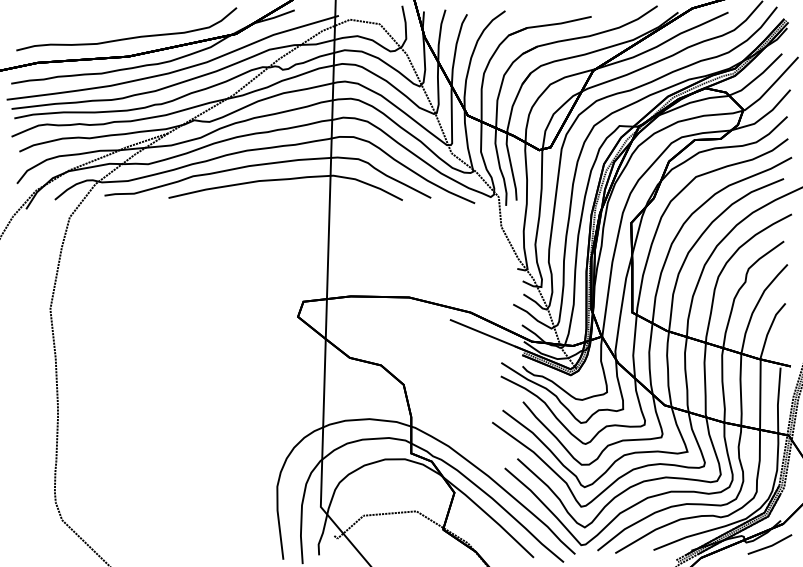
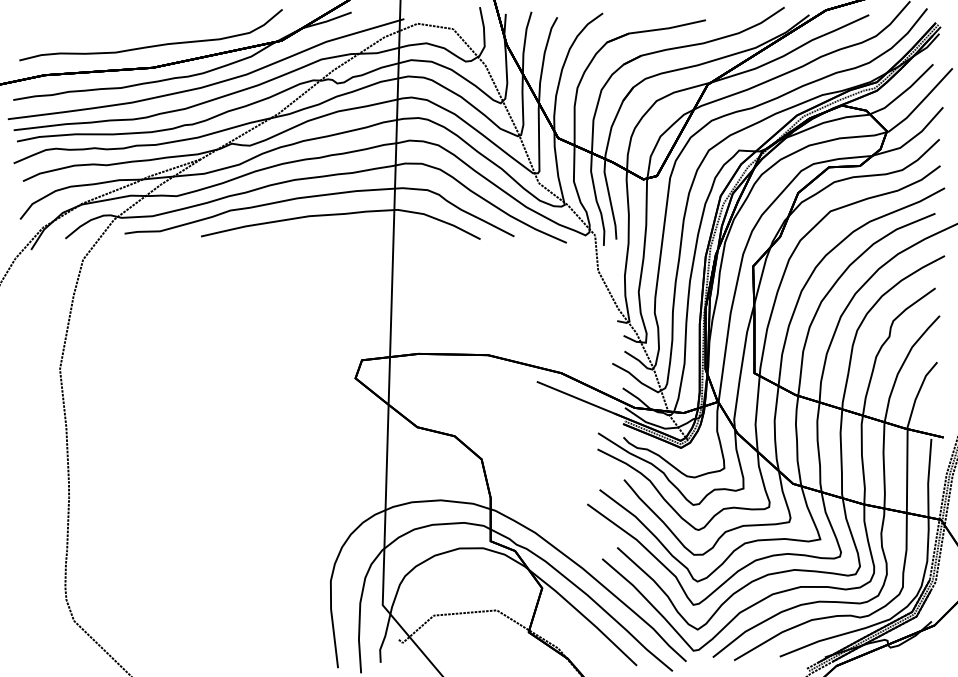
part: (769, 544) -> (918, 649), removed

